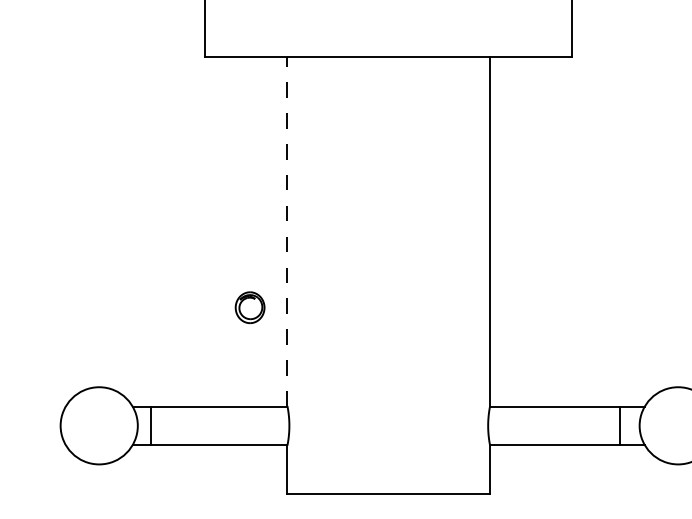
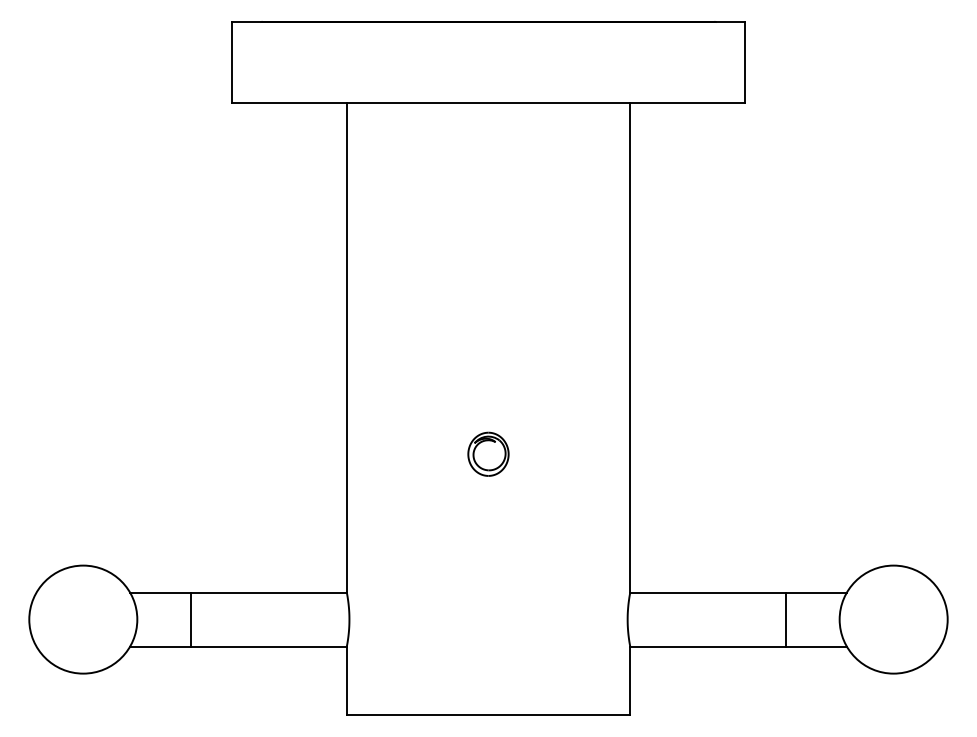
line: (287, 231) -> (346, 347), dashed -> solid
part: (250, 307) -> (488, 453), moved
line: (150, 425) -> (191, 619), moved
line: (620, 425) -> (785, 619), moved

